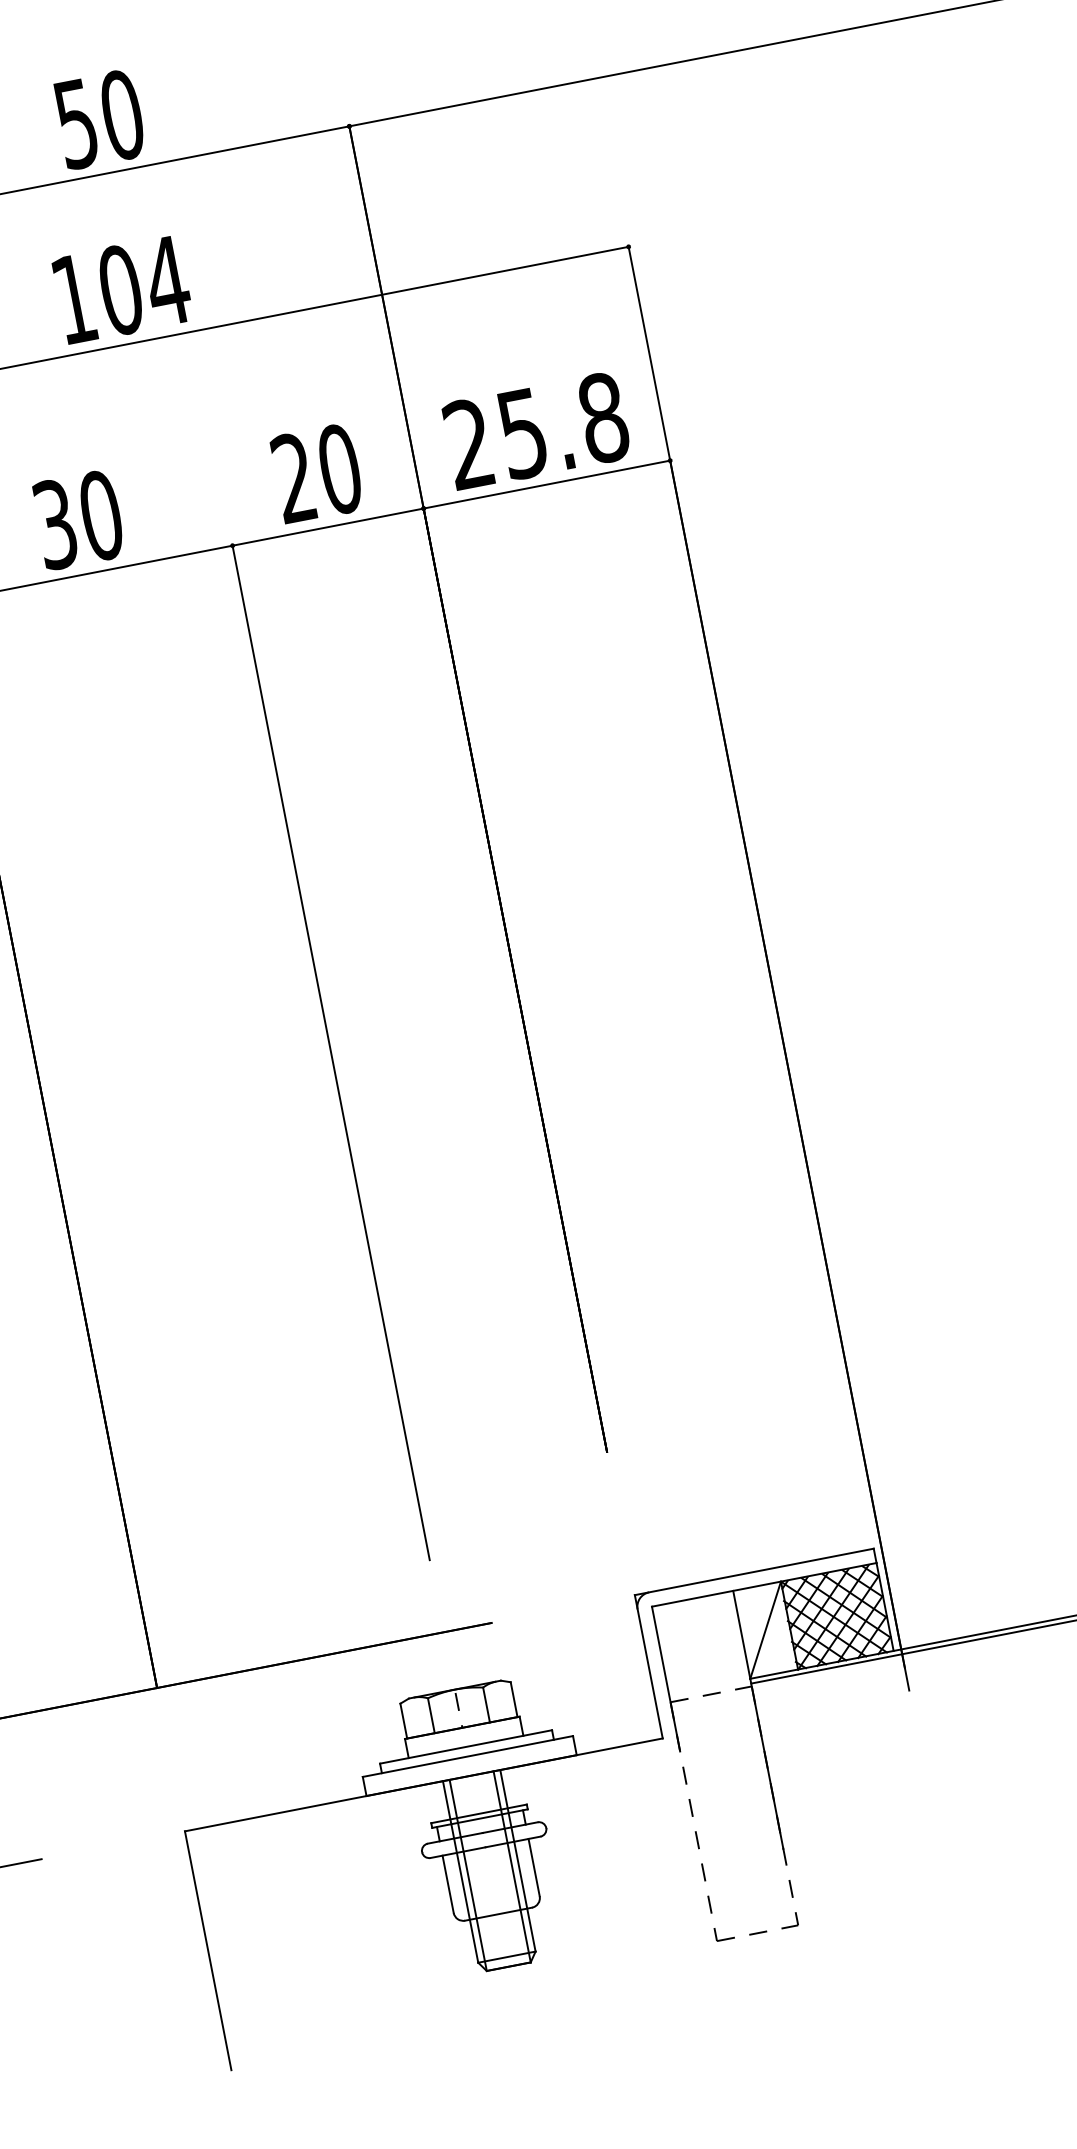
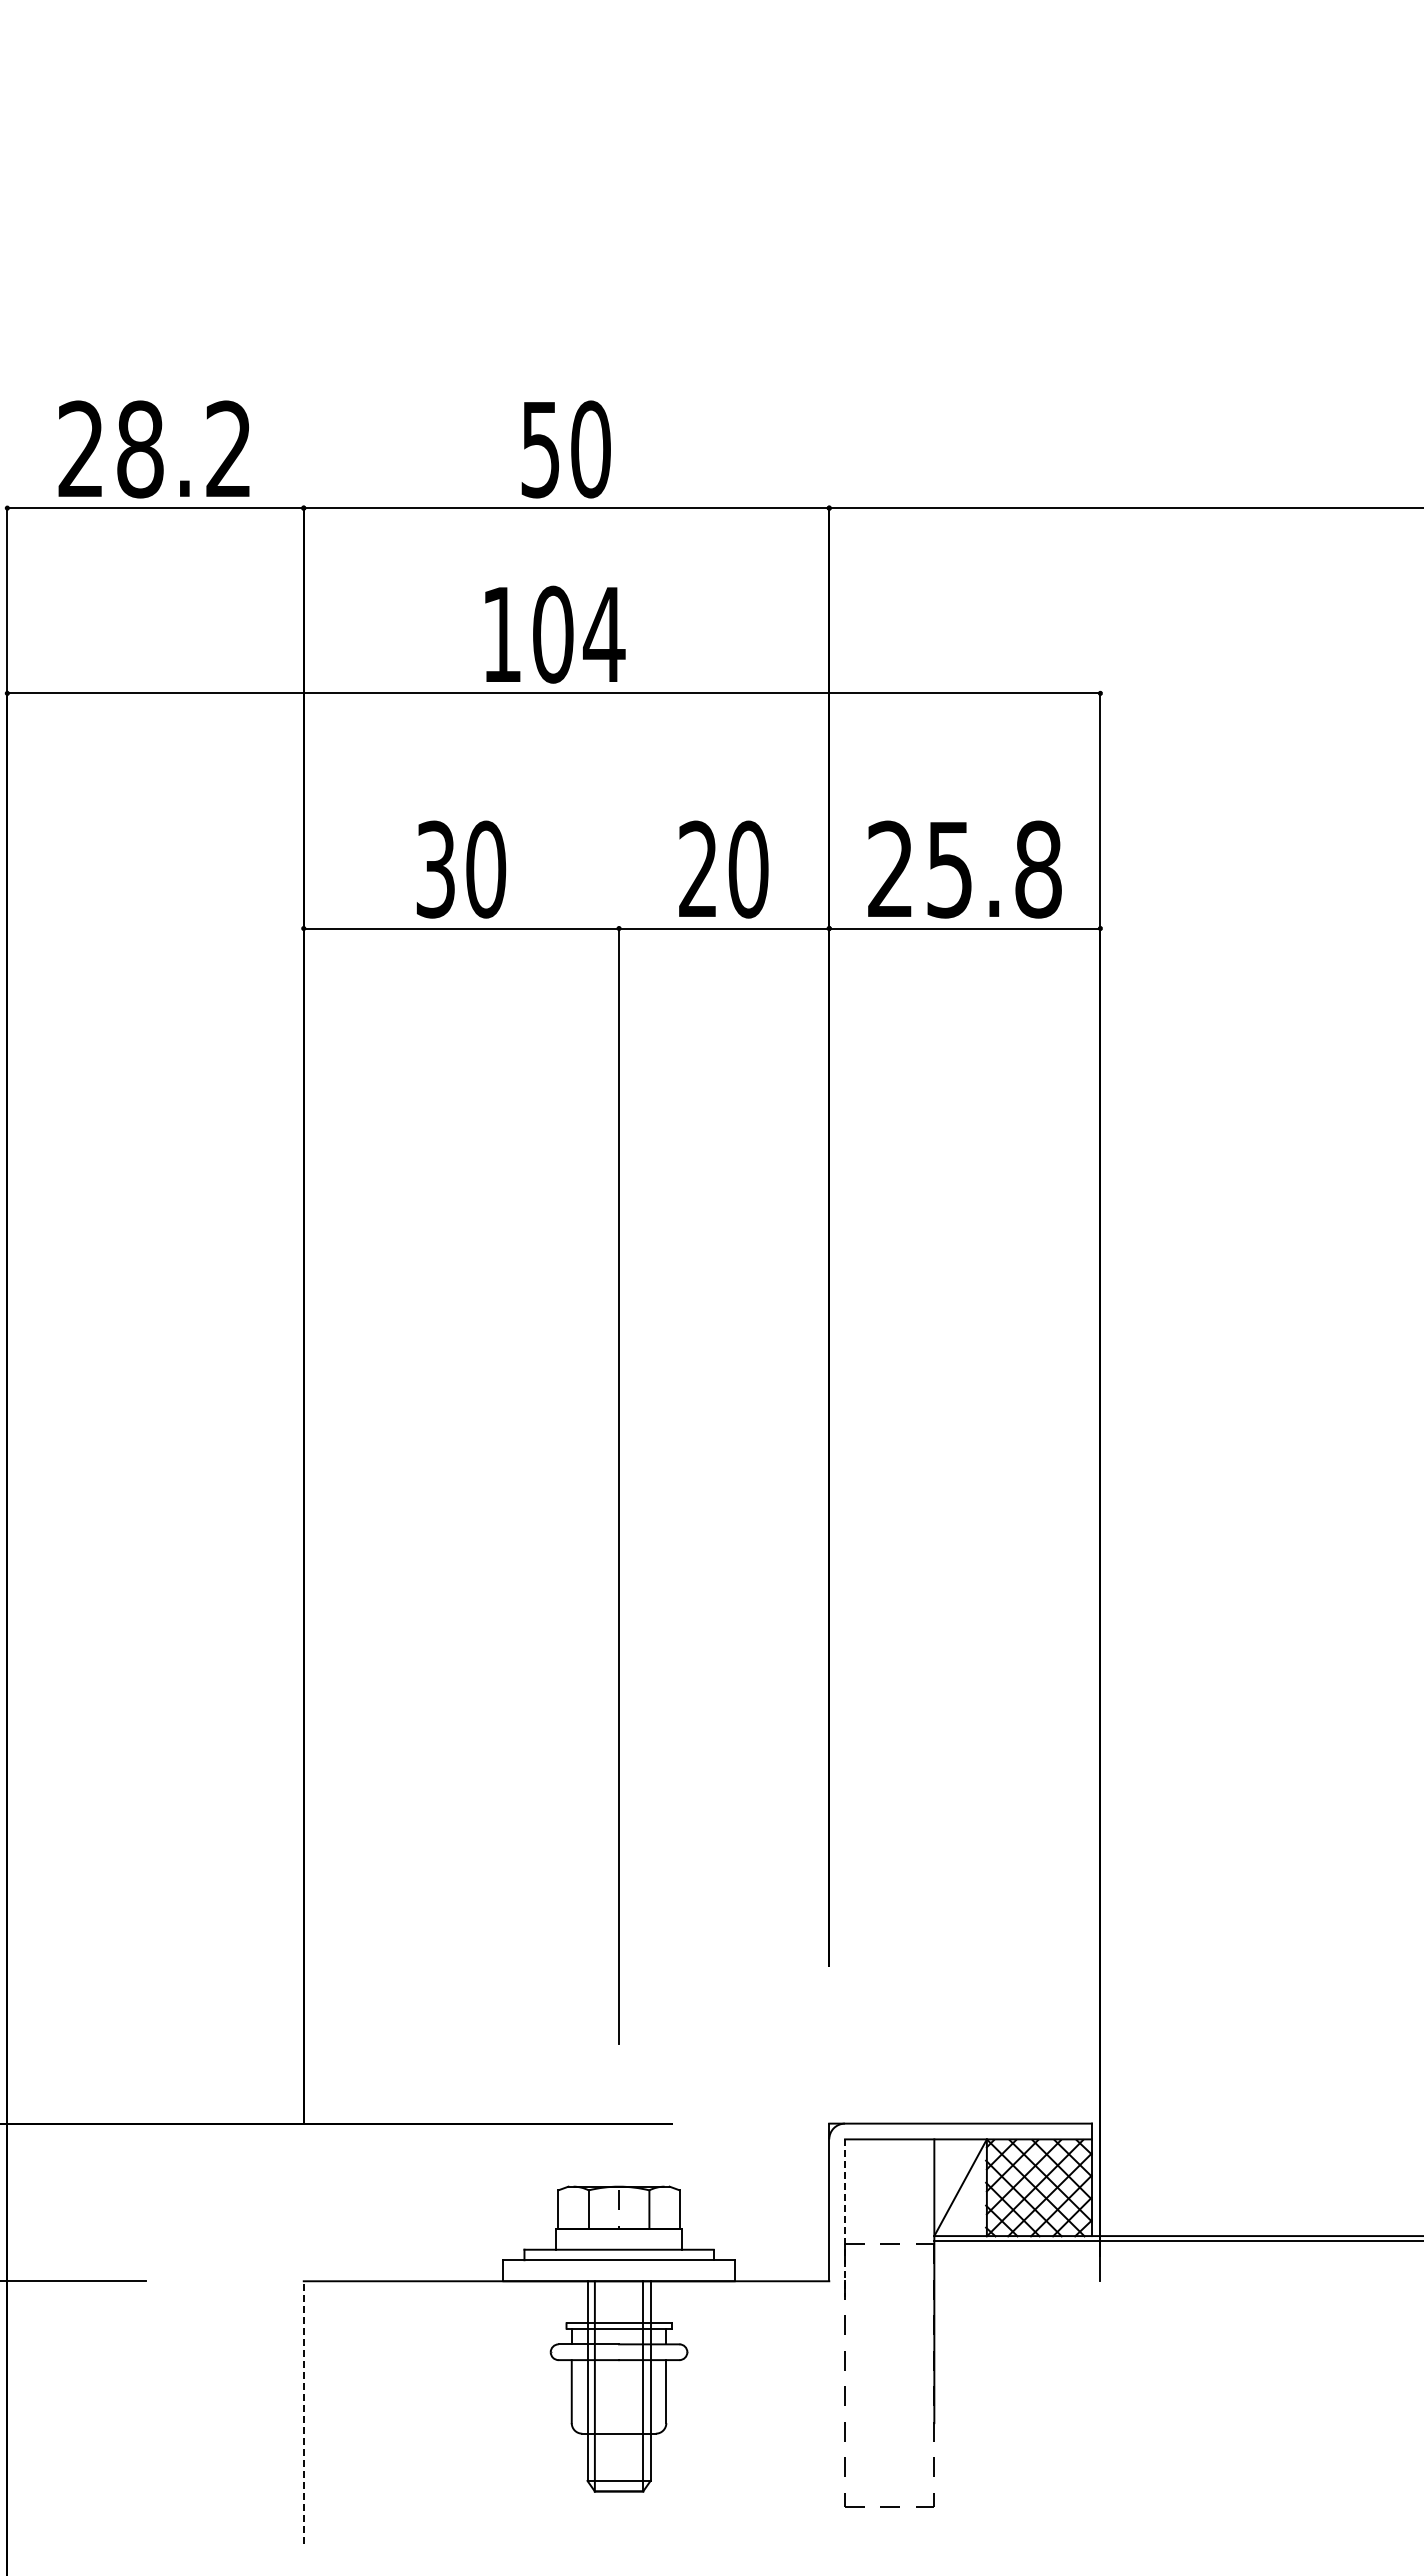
line: (666, 1678) -> (845, 2218), solid -> dashed
line: (207, 1950) -> (303, 2412), solid -> dashed

